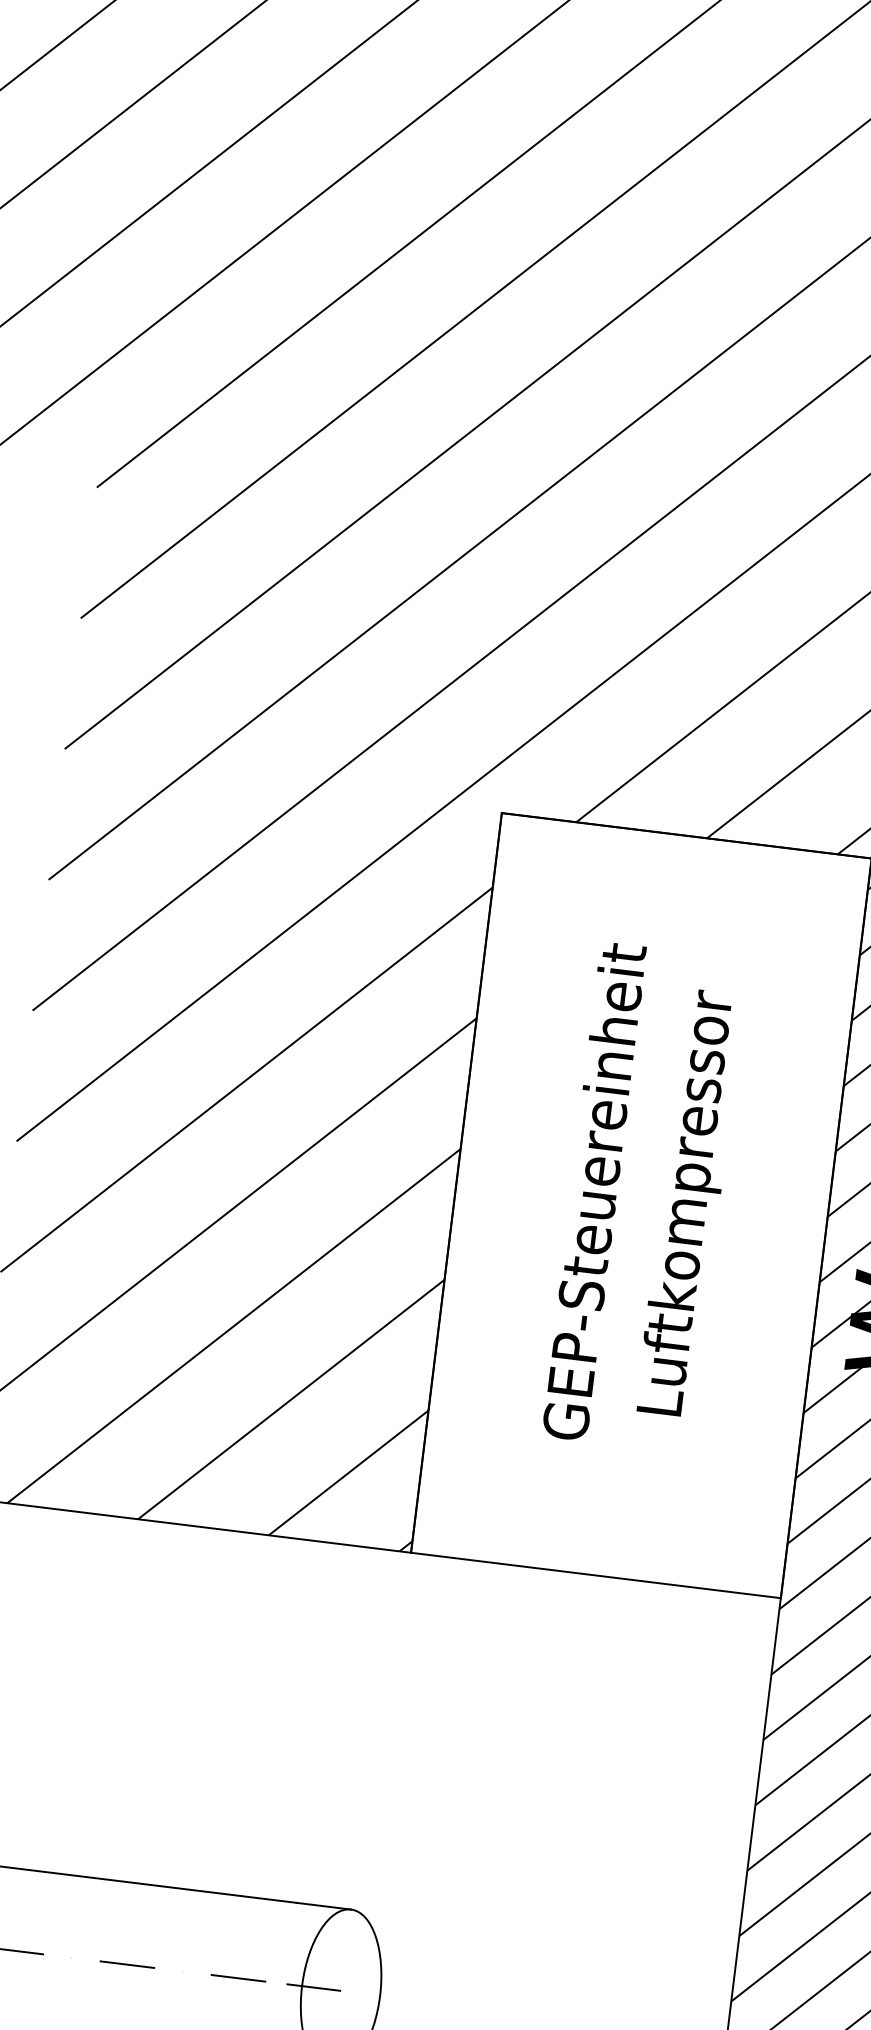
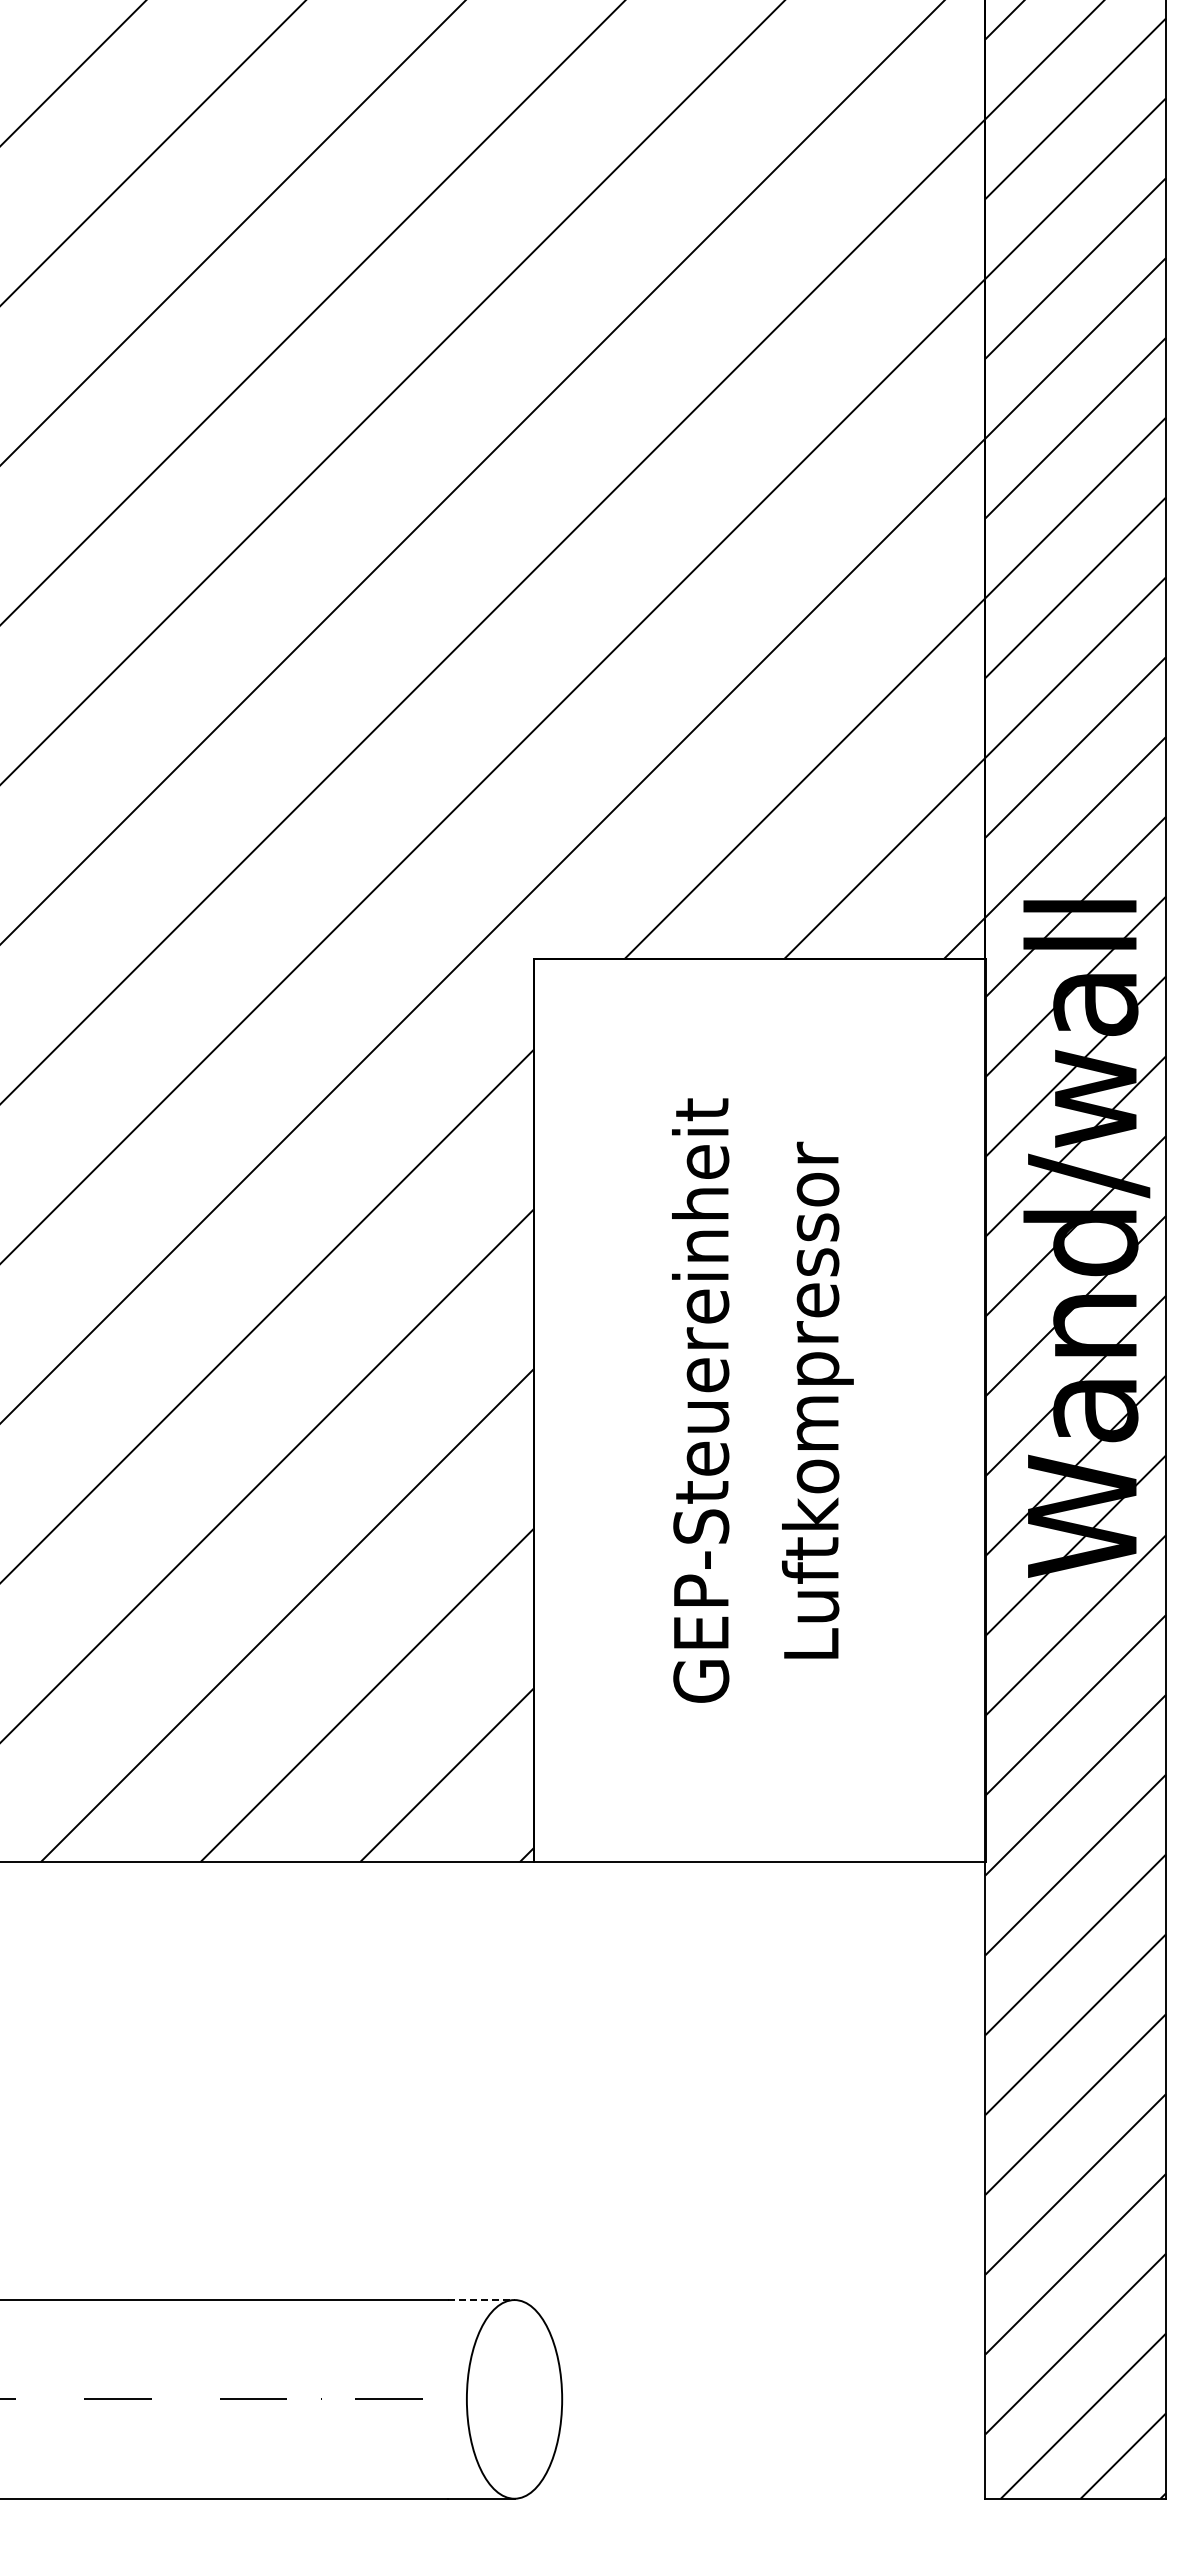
line: (324, 1906) -> (481, 2300), solid -> dashed
line: (313, 1987) -> (480, 2399), removed

